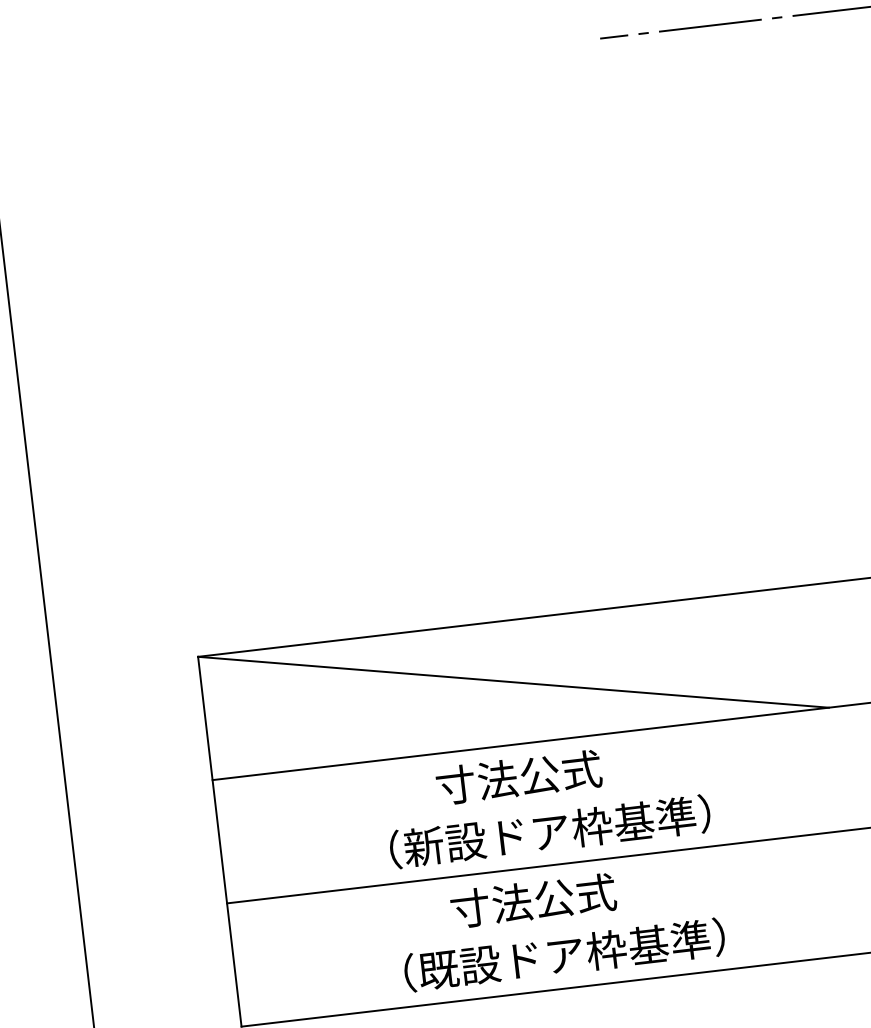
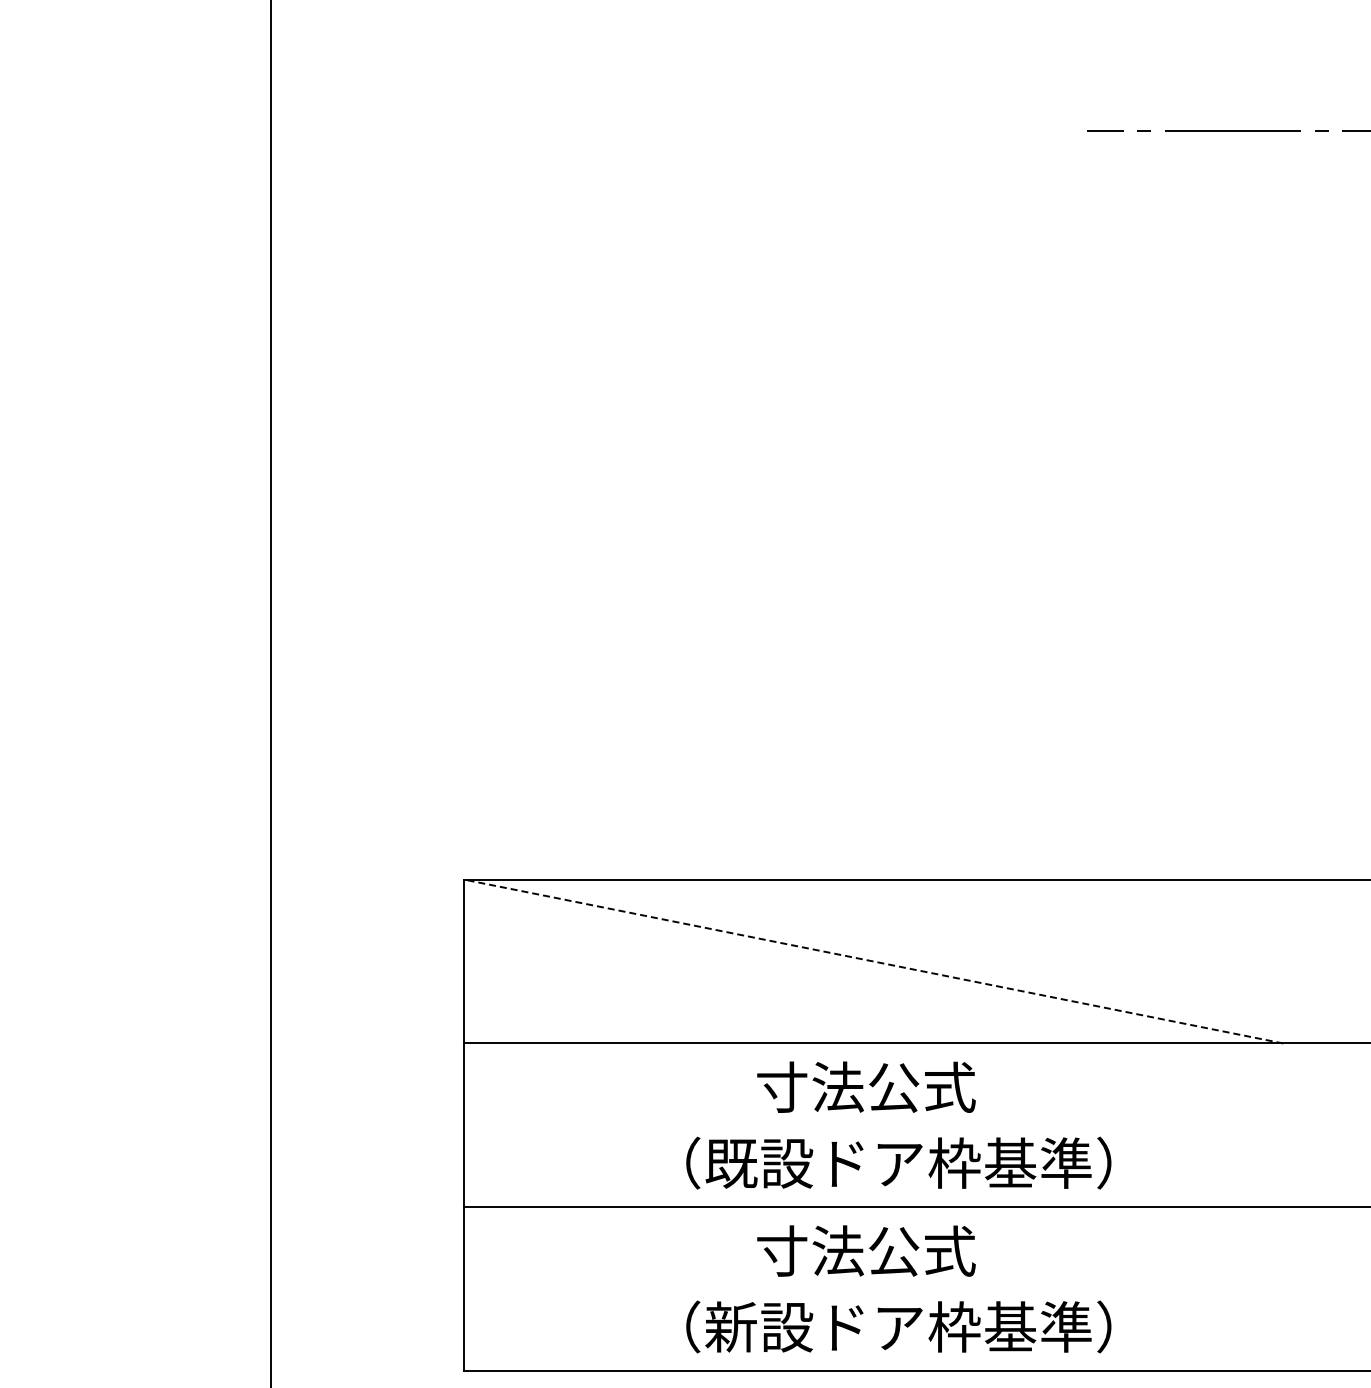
line: (513, 682) -> (873, 961), solid -> dashed
text: (424, 846) -> (731, 1162), （新設ドア枠基準） -> （既設ドア枠基準）
text: (438, 969) -> (731, 1326), （既設ドア枠基準） -> （新設ドア枠基準）

